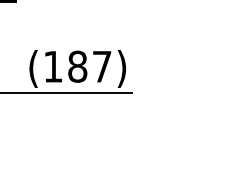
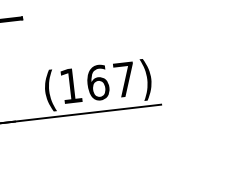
text: (77, 66) -> (97, 82), (187) -> (167)

